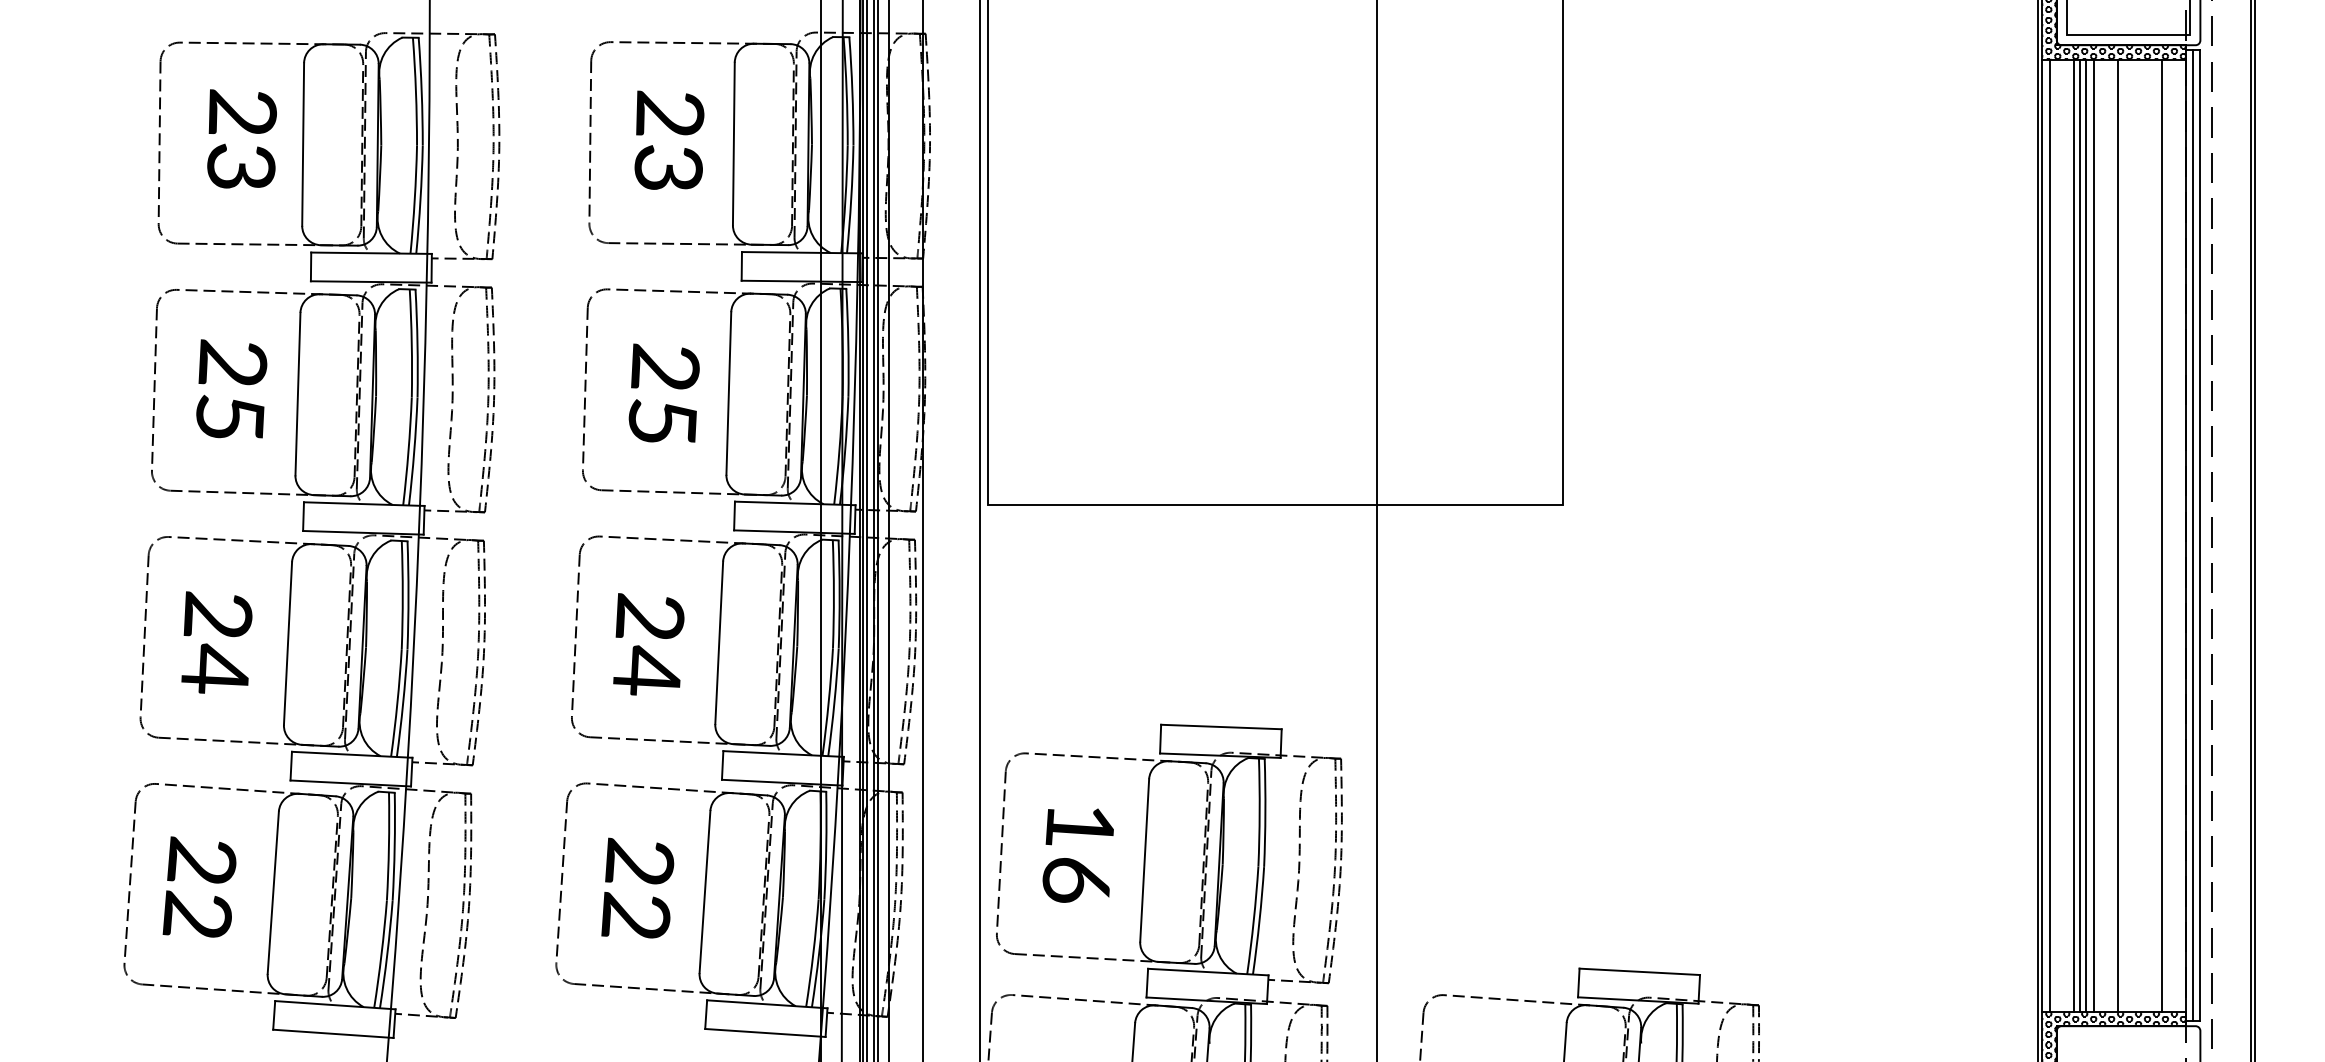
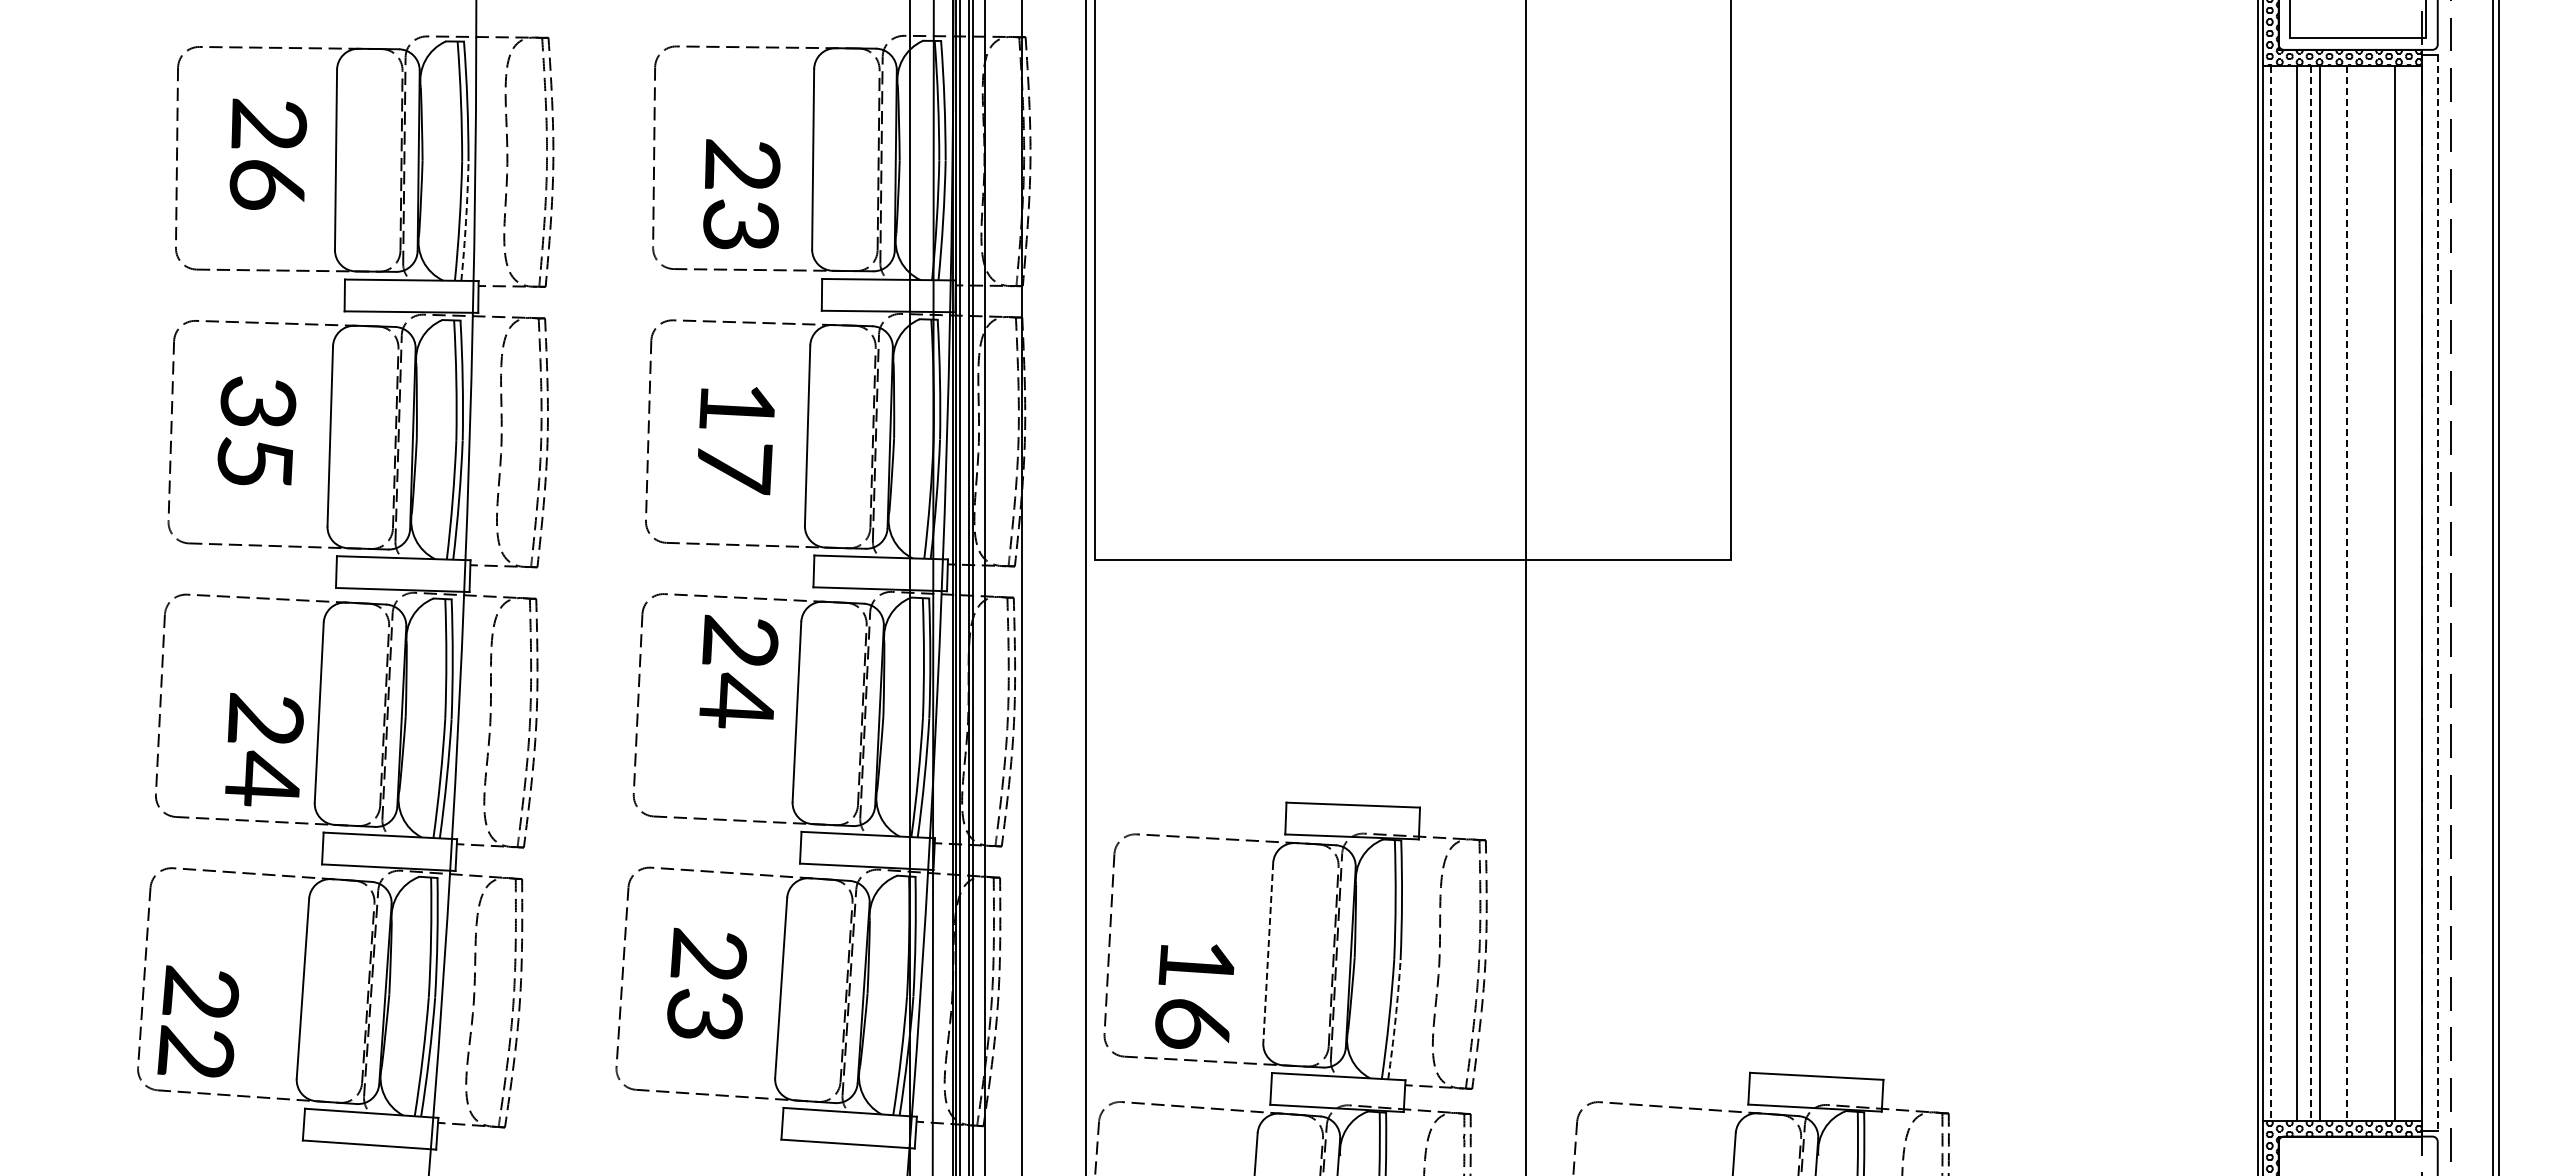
text: (669, 140) -> (741, 194), moved
text: (241, 166) -> (267, 184), 23 -> 26
arc: (420, 200) -> (466, 221), solid -> dashed
text: (232, 361) -> (257, 400), 25 -> 35
text: (663, 395) -> (735, 437), 25 -> 17
line: (2049, 535) -> (2270, 593), solid -> dashed
line: (2079, 535) -> (2303, 592), removed
line: (2085, 535) -> (2310, 593), solid -> dashed
line: (2118, 535) -> (2346, 593), solid -> dashed
line: (2192, 535) -> (2429, 593), removed
line: (2200, 535) -> (2437, 593), solid -> dashed
text: (216, 642) -> (264, 749), moved
text: (648, 644) -> (738, 671), moved
text: (1078, 855) -> (1194, 996), moved
line: (1144, 860) -> (1268, 953), solid -> dashed
text: (198, 887) -> (197, 1021), moved
text: (634, 915) -> (703, 1013), 22 -> 23
arc: (1259, 920) -> (1395, 1019), solid -> dashed

